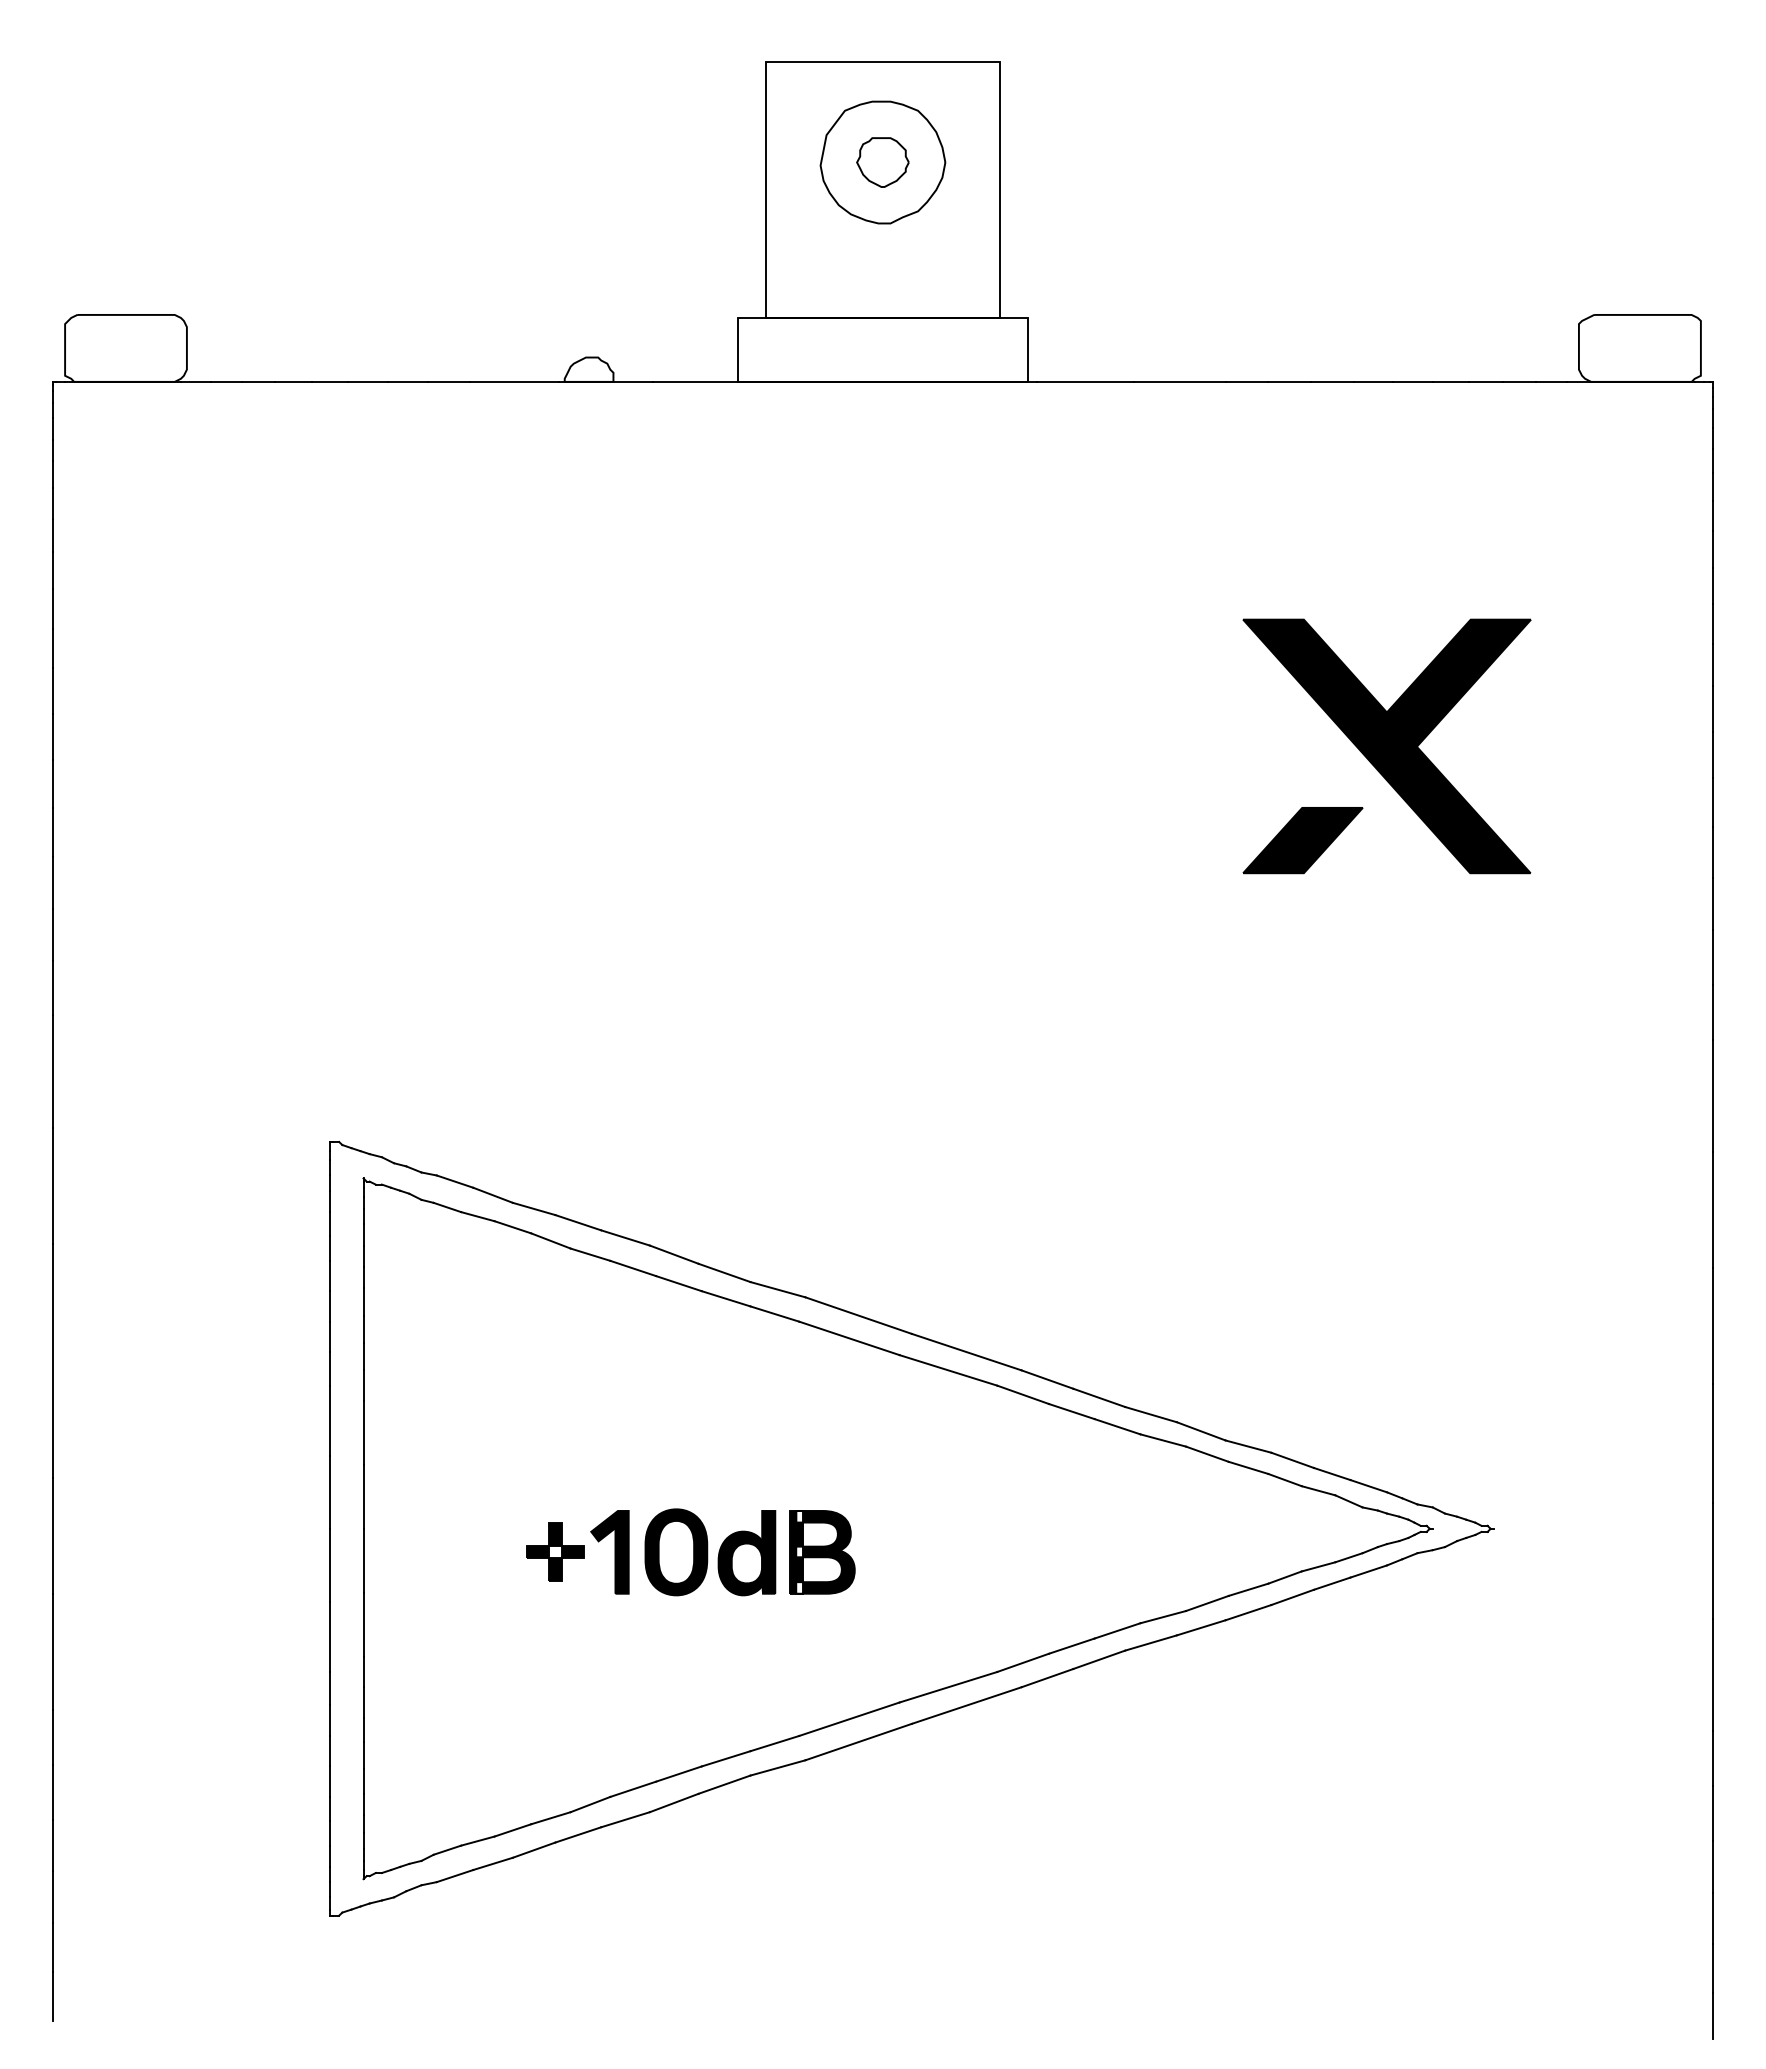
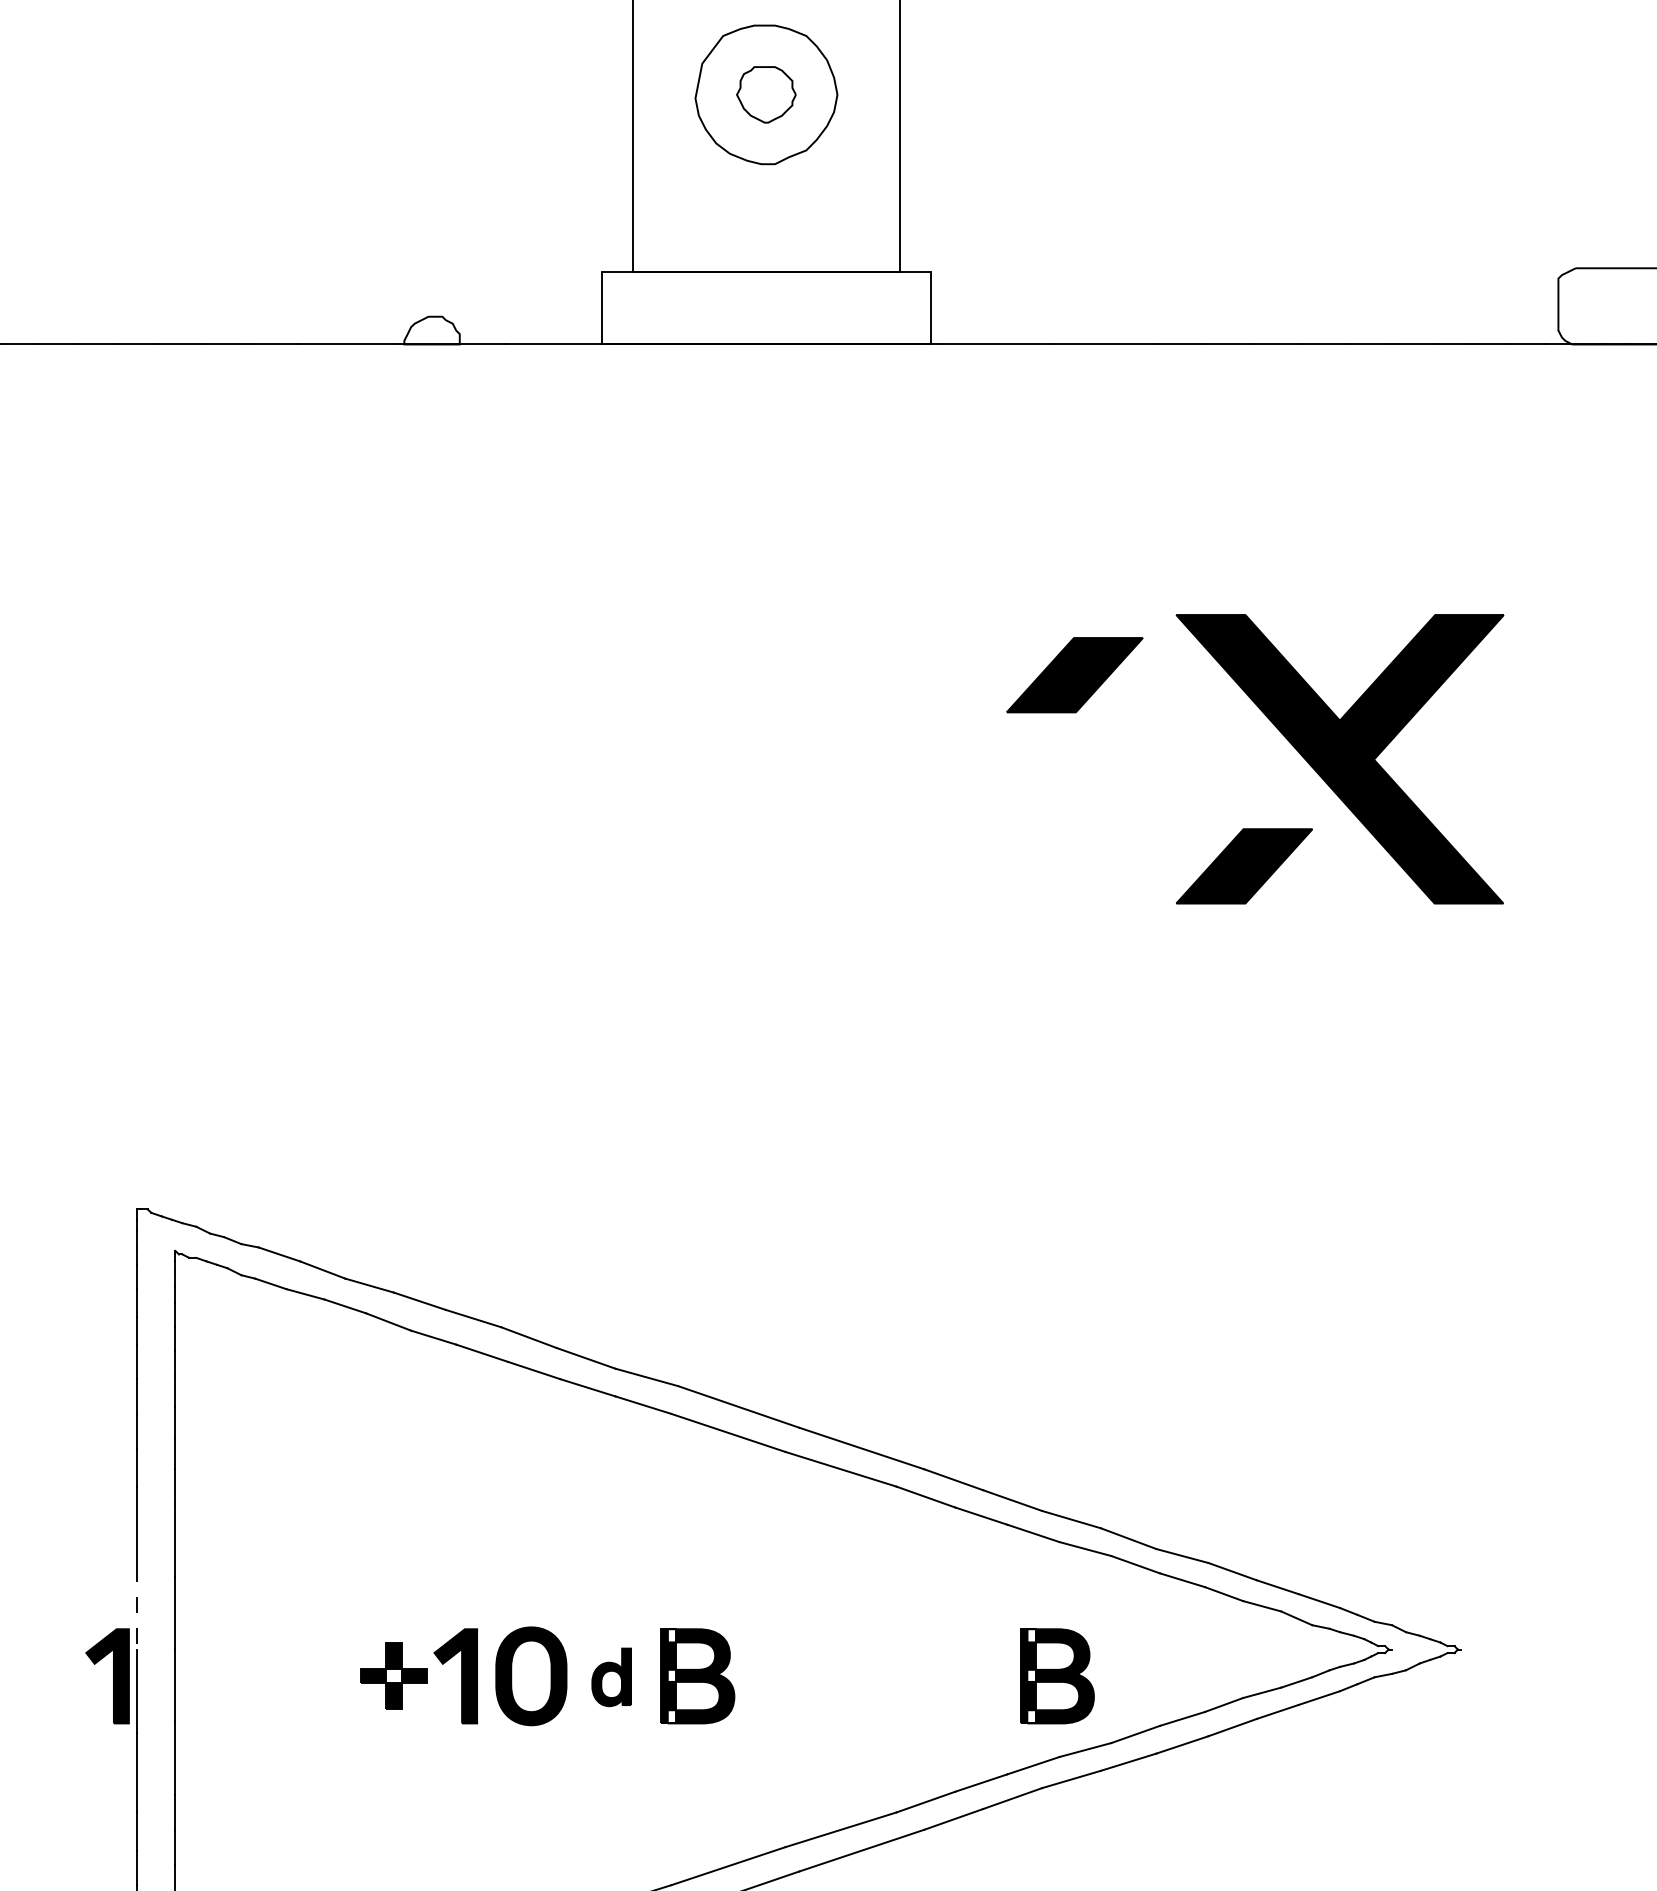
part: (1153, 672) -> (1074, 675), added
line: (330, 1492) -> (137, 1608), solid -> dashed
part: (303, 1552) -> (107, 1676), added
part: (1138, 1552) -> (1057, 1676), added
part: (746, 1553) -> (611, 1677), size x0.6

